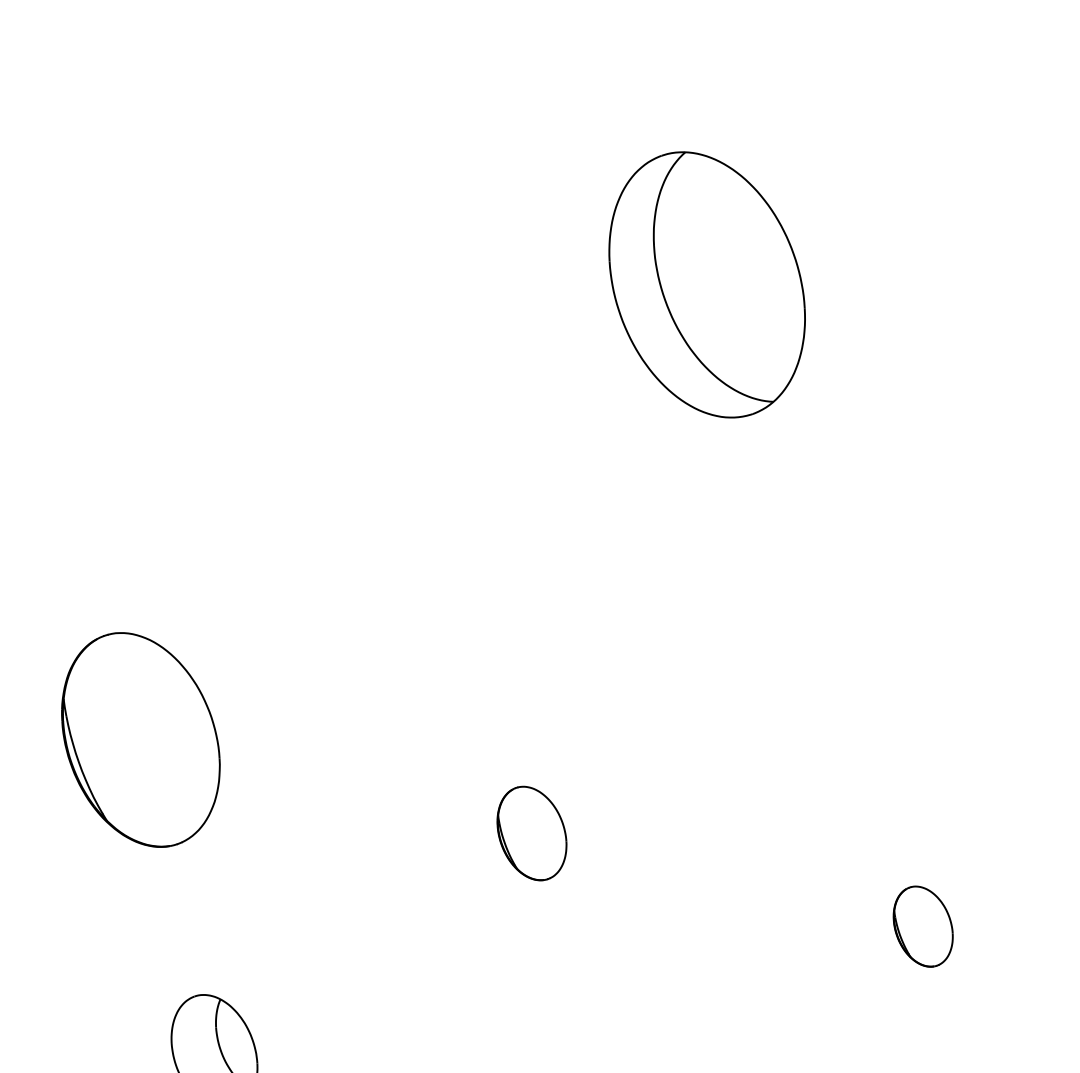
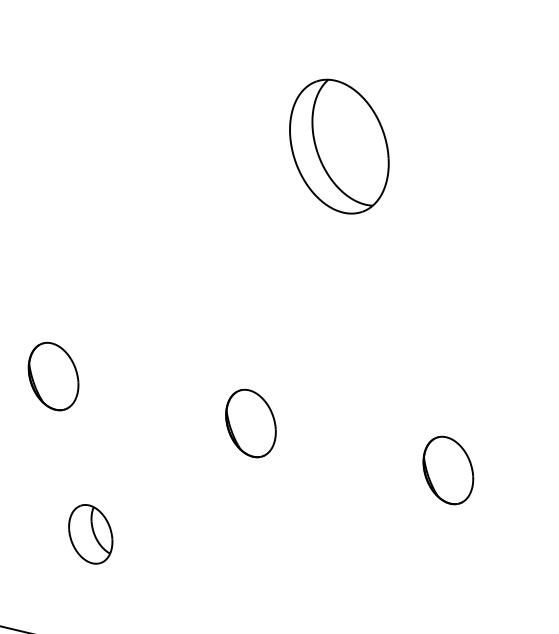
part: (140, 740) -> (53, 376), size x0.62
part: (531, 833) -> (250, 423), size x1.43
part: (923, 926) -> (448, 470), size x1.67

